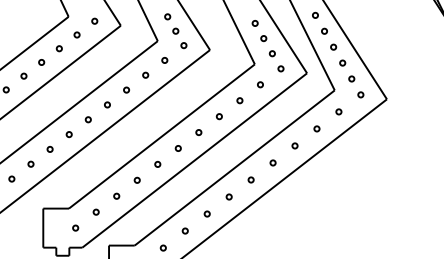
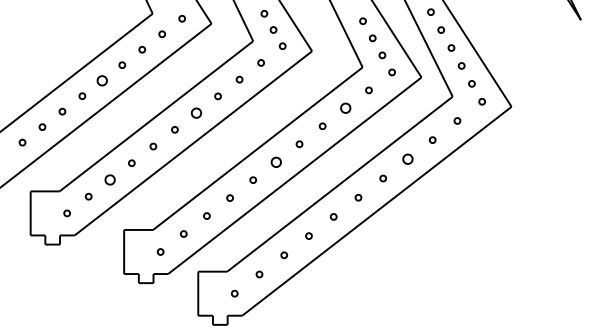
part: (24, 76) -> (102, 80), size x1.6
part: (239, 100) -> (345, 108), size x1.6
part: (107, 104) -> (196, 112), size x1.6
part: (294, 146) -> (407, 159), size x1.6
part: (178, 147) -> (276, 161), size x1.6
part: (31, 163) -> (110, 179), size x1.6

